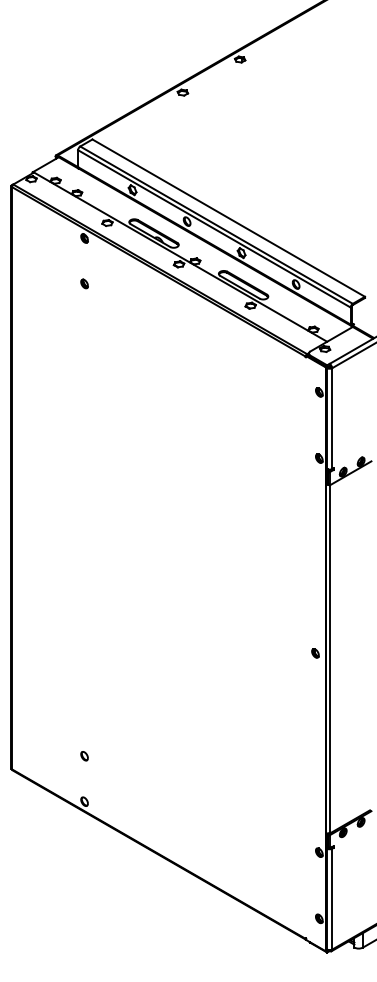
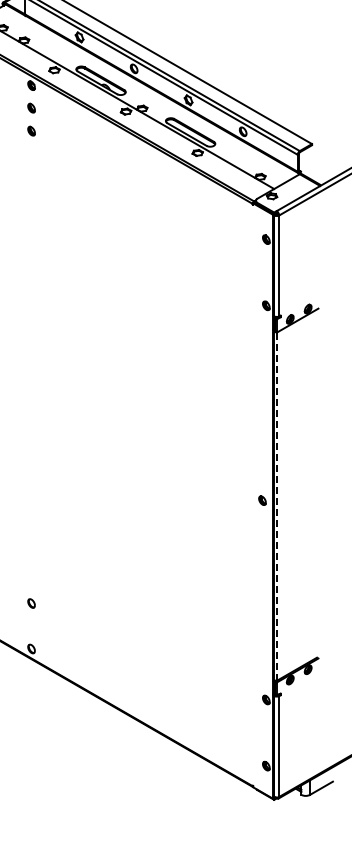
part: (84, 260) -> (31, 107), added
line: (330, 659) -> (277, 506), solid -> dashed

